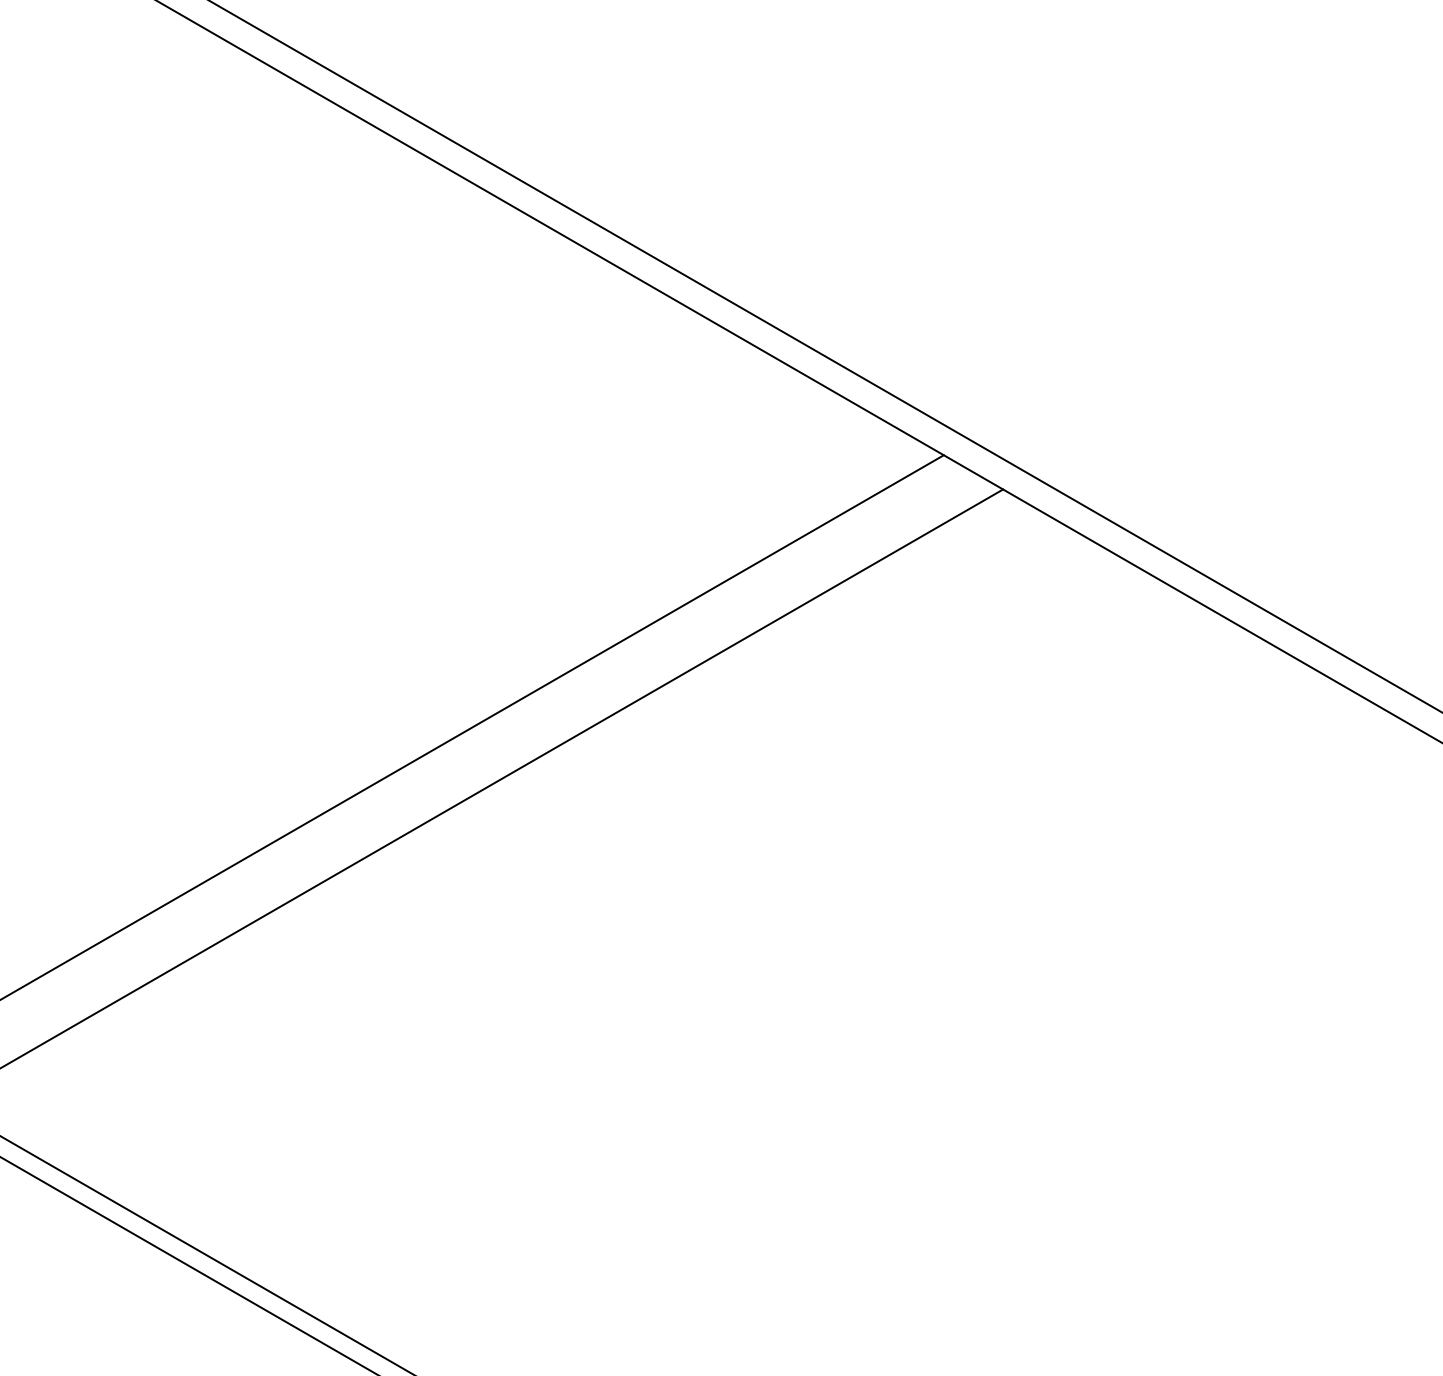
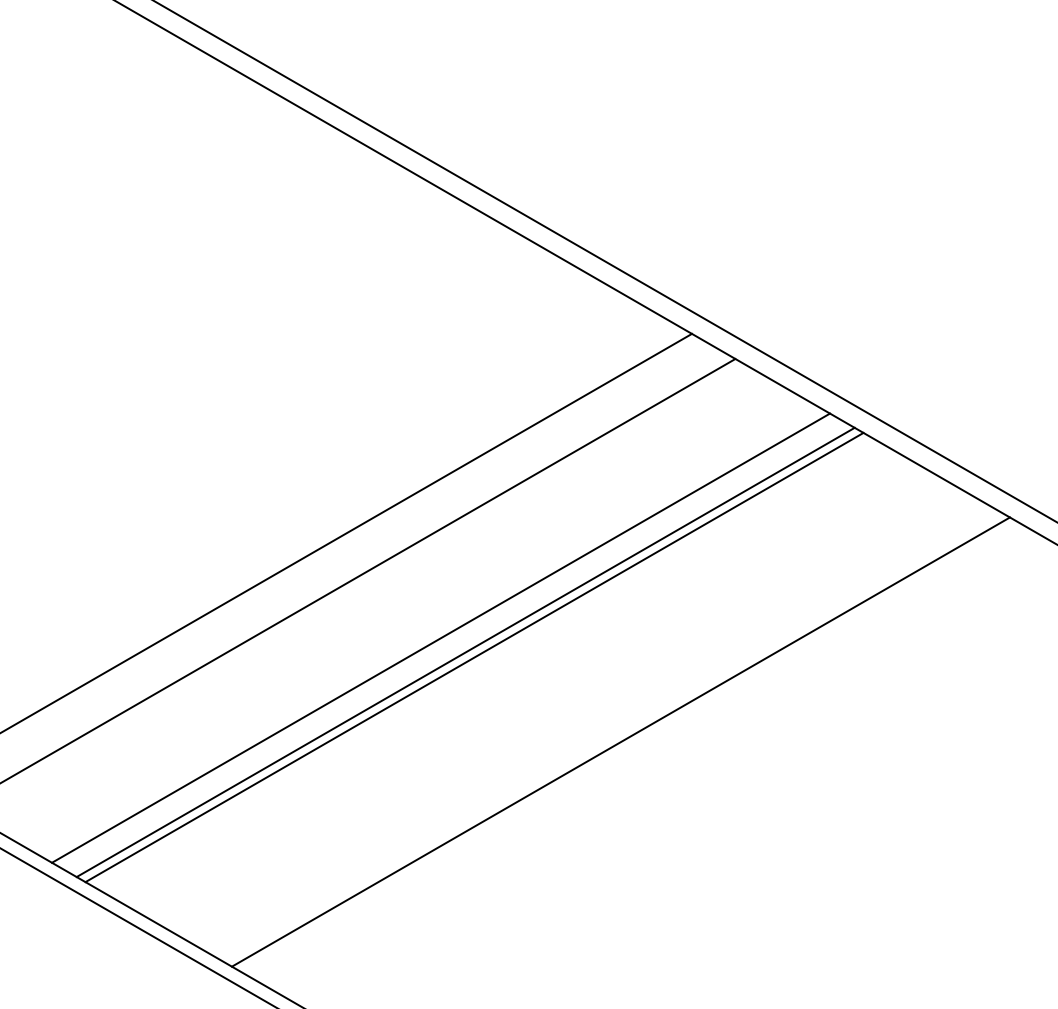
line: (602, 869) -> (441, 637), added
line: (634, 889) -> (465, 652), added
line: (647, 896) -> (474, 657), added
line: (846, 1011) -> (620, 741), added

